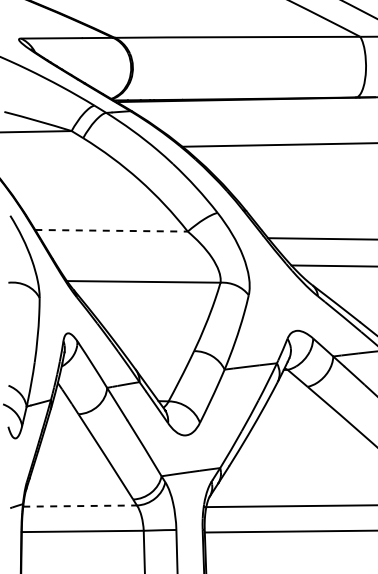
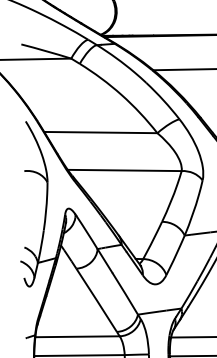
line: (112, 230) -> (101, 132), dashed -> solid
line: (80, 506) -> (77, 337), dashed -> solid

